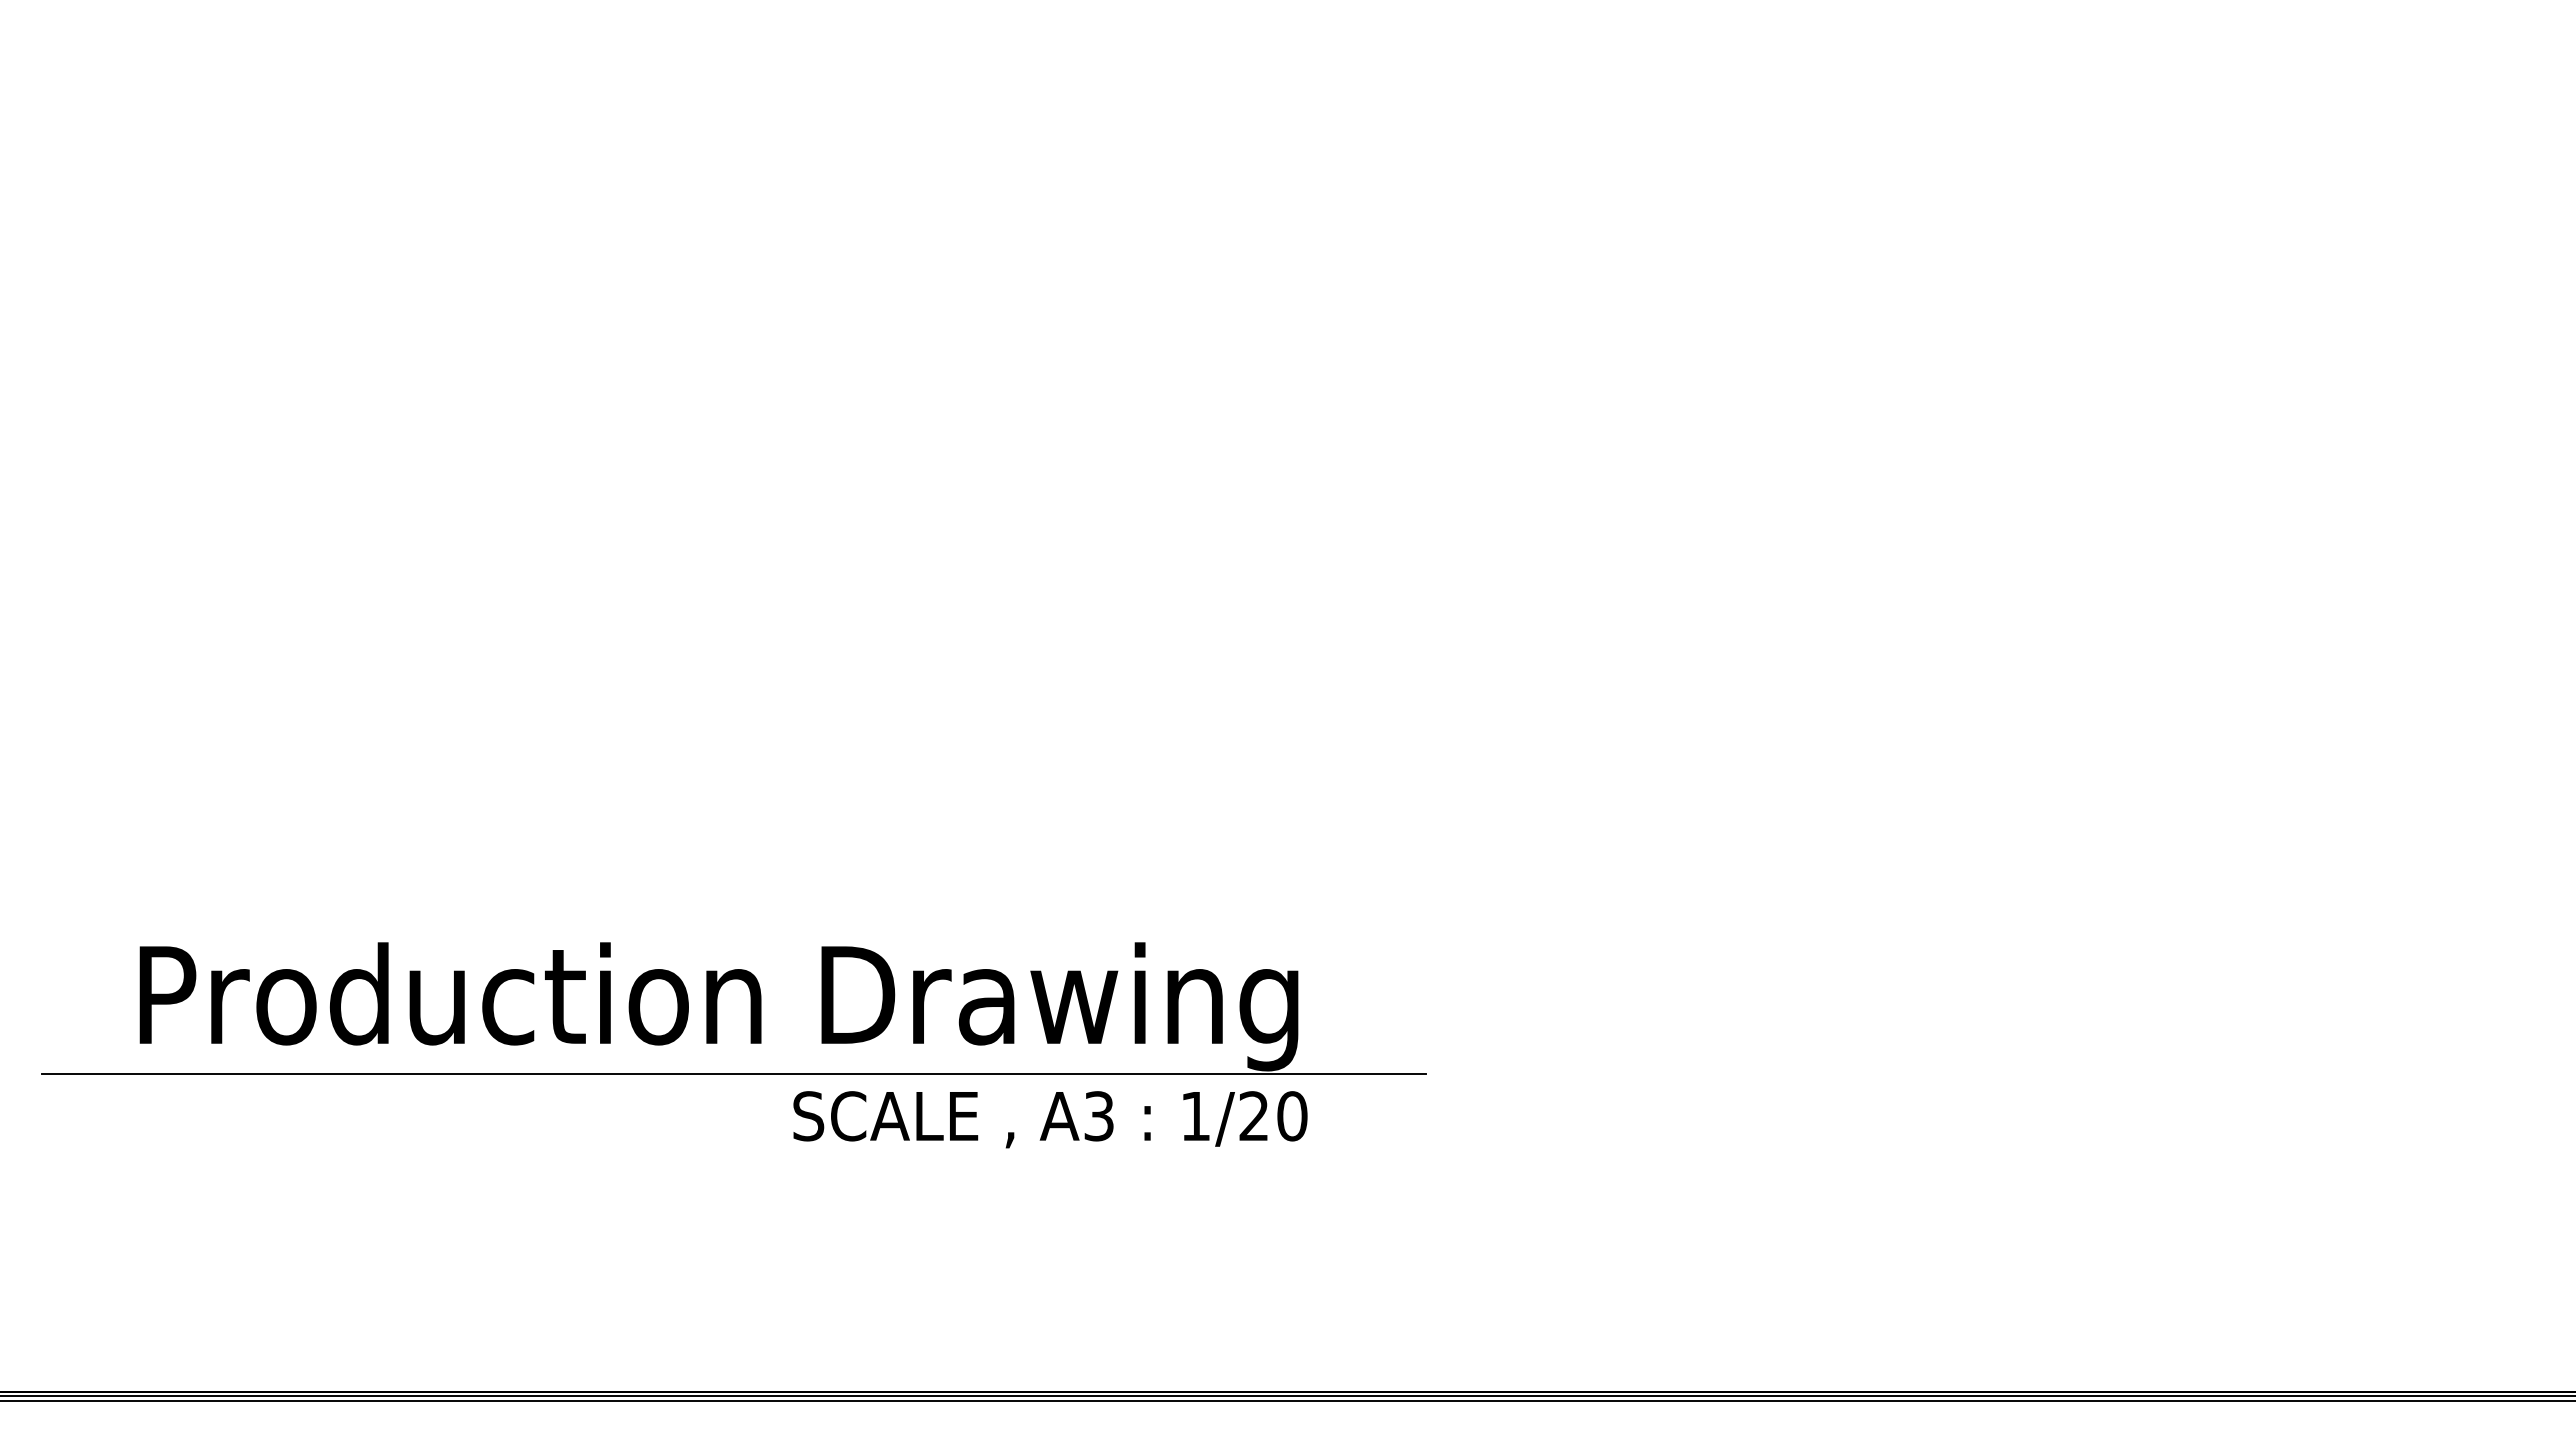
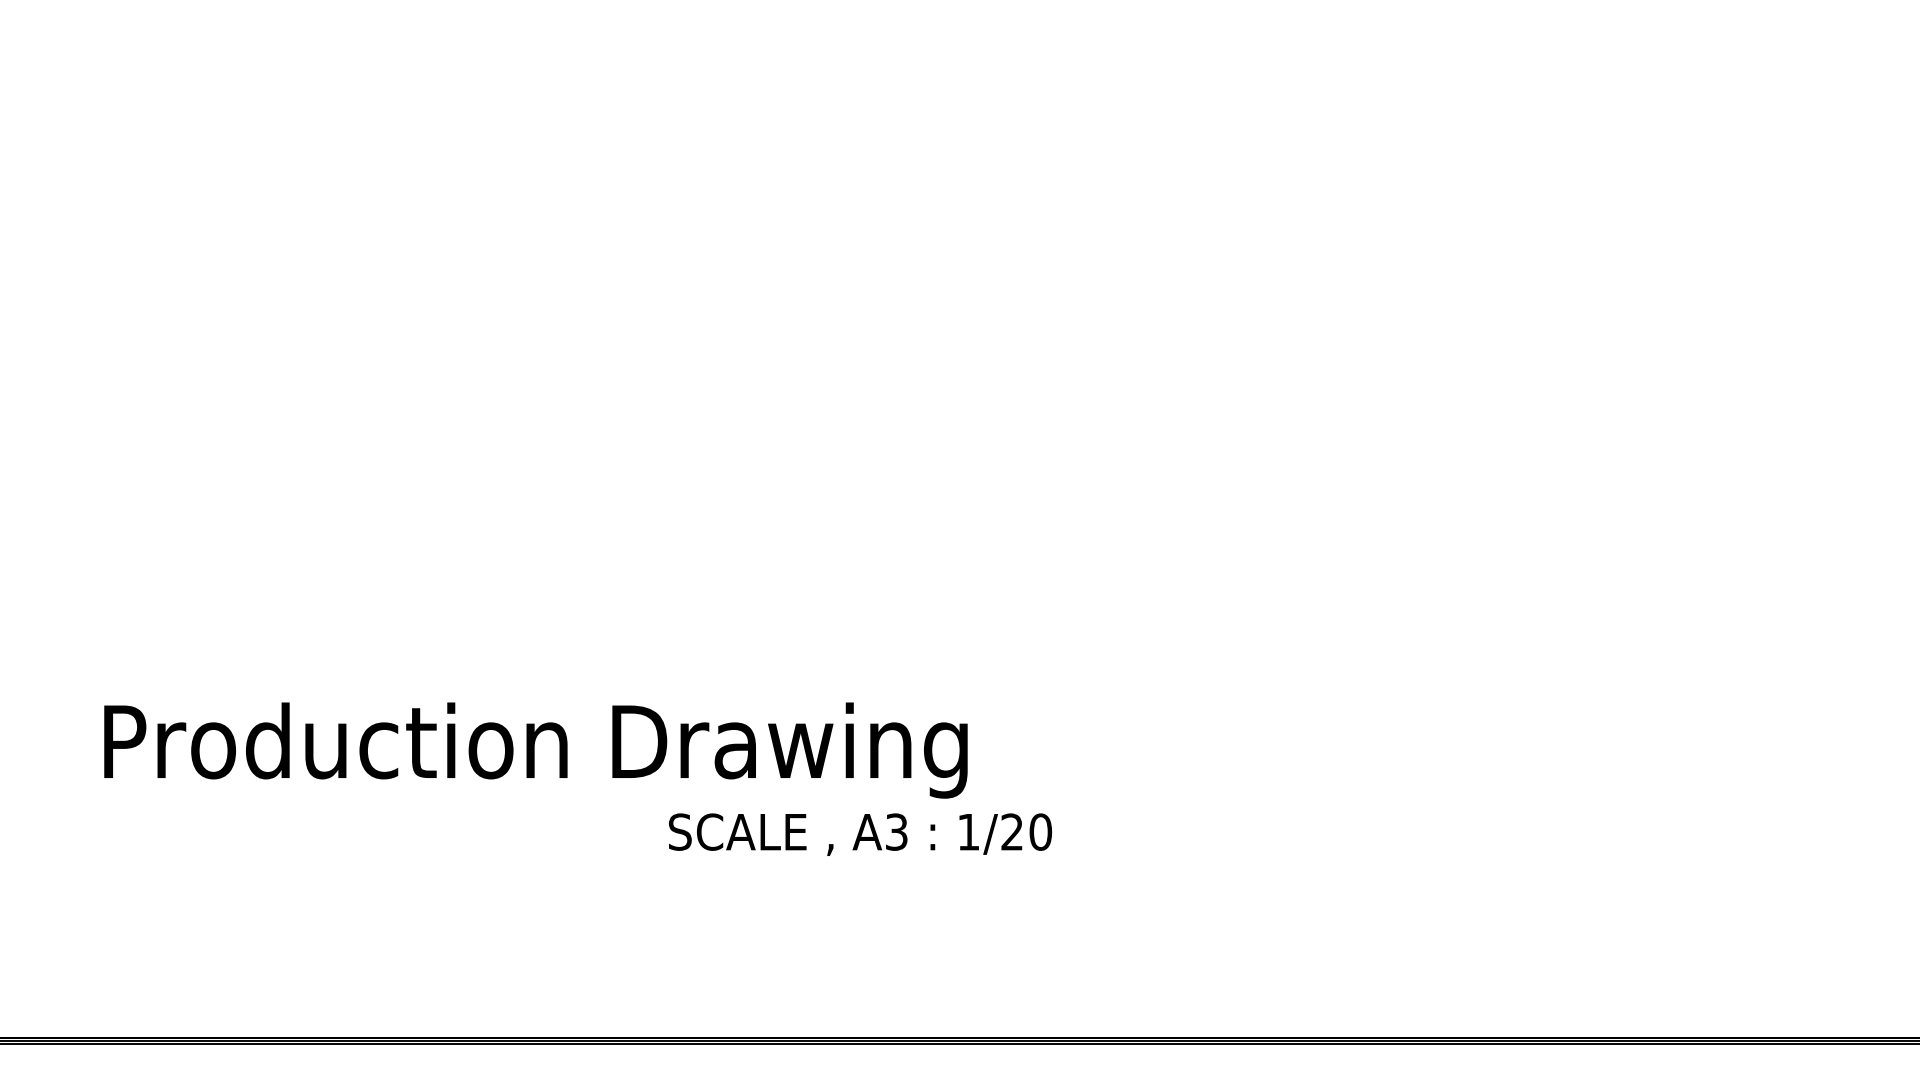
line: (733, 1074) -> (546, 800), removed
text: (1050, 1119) -> (860, 834), moved

